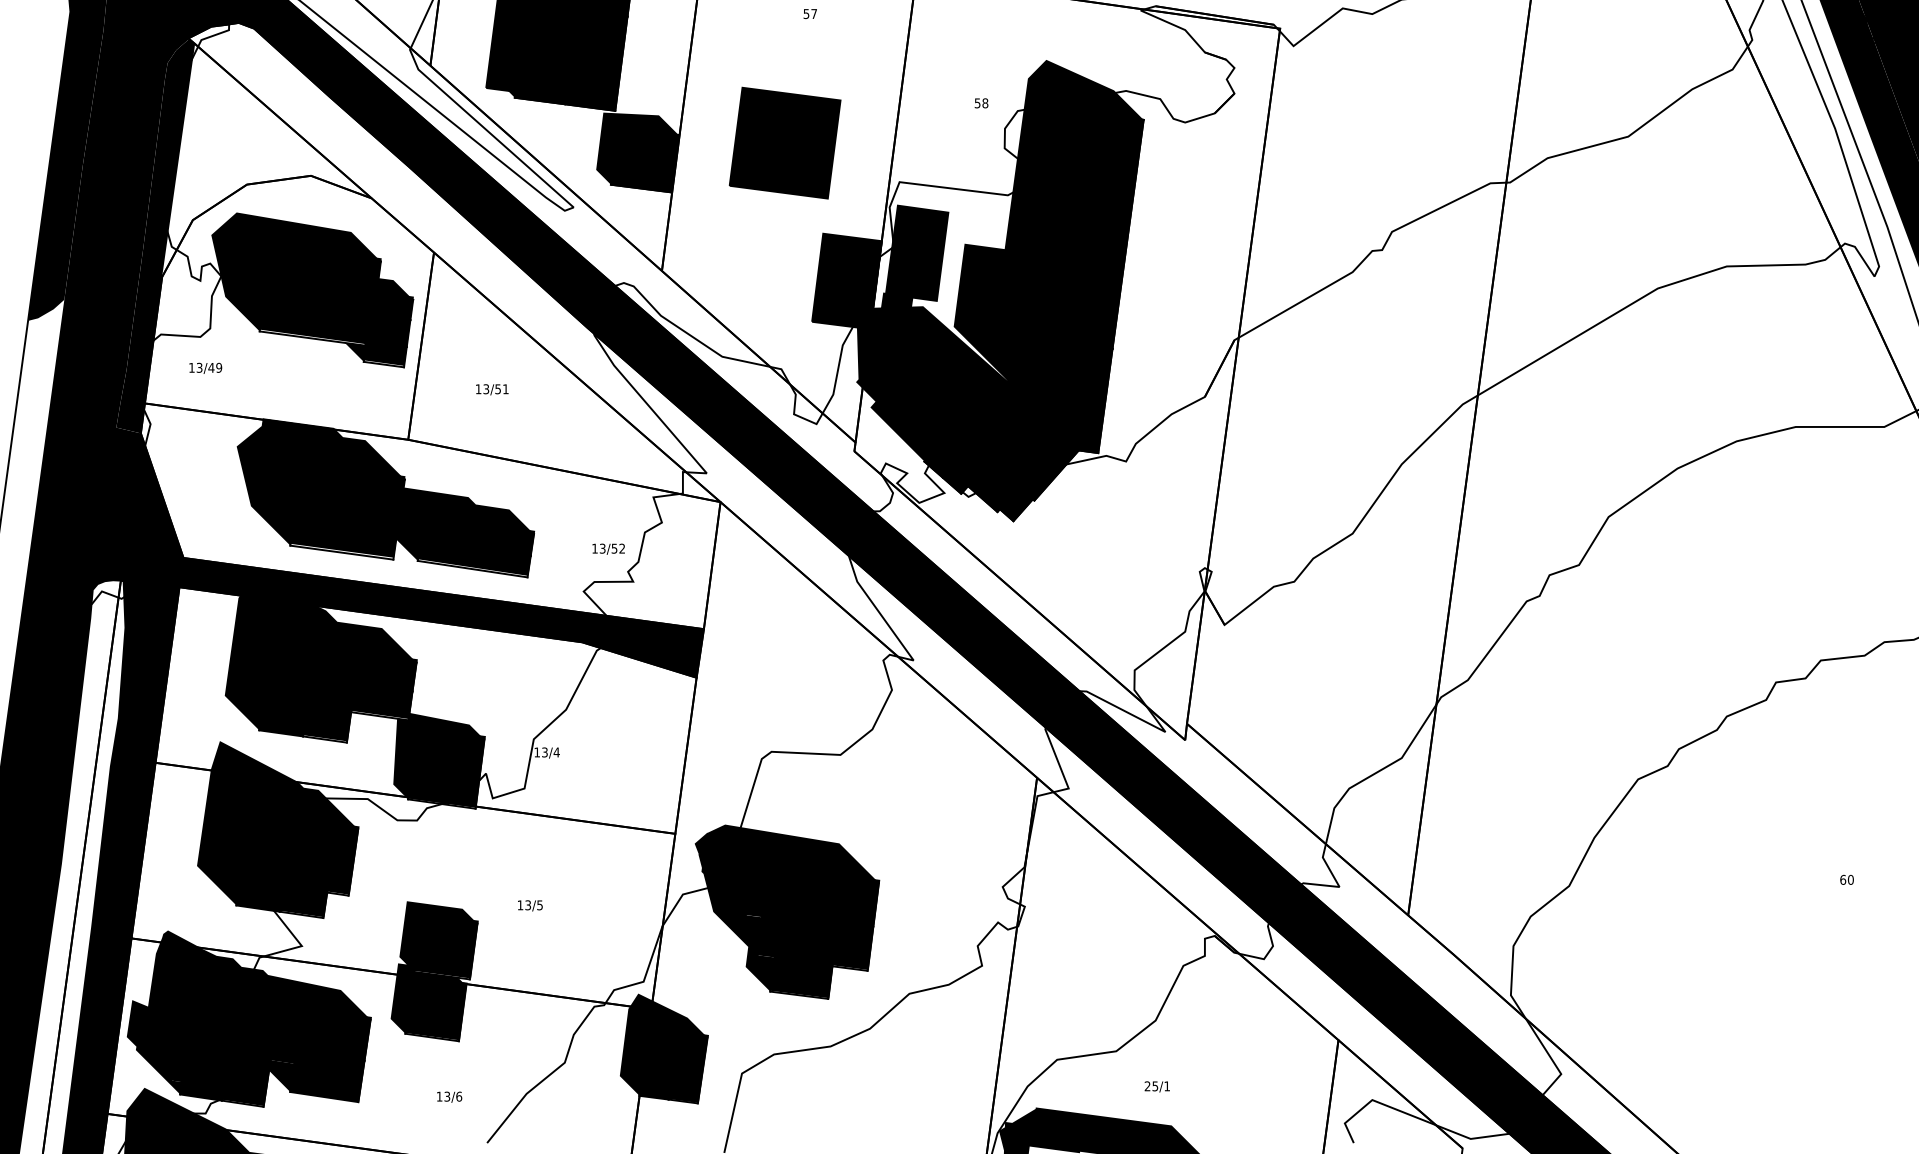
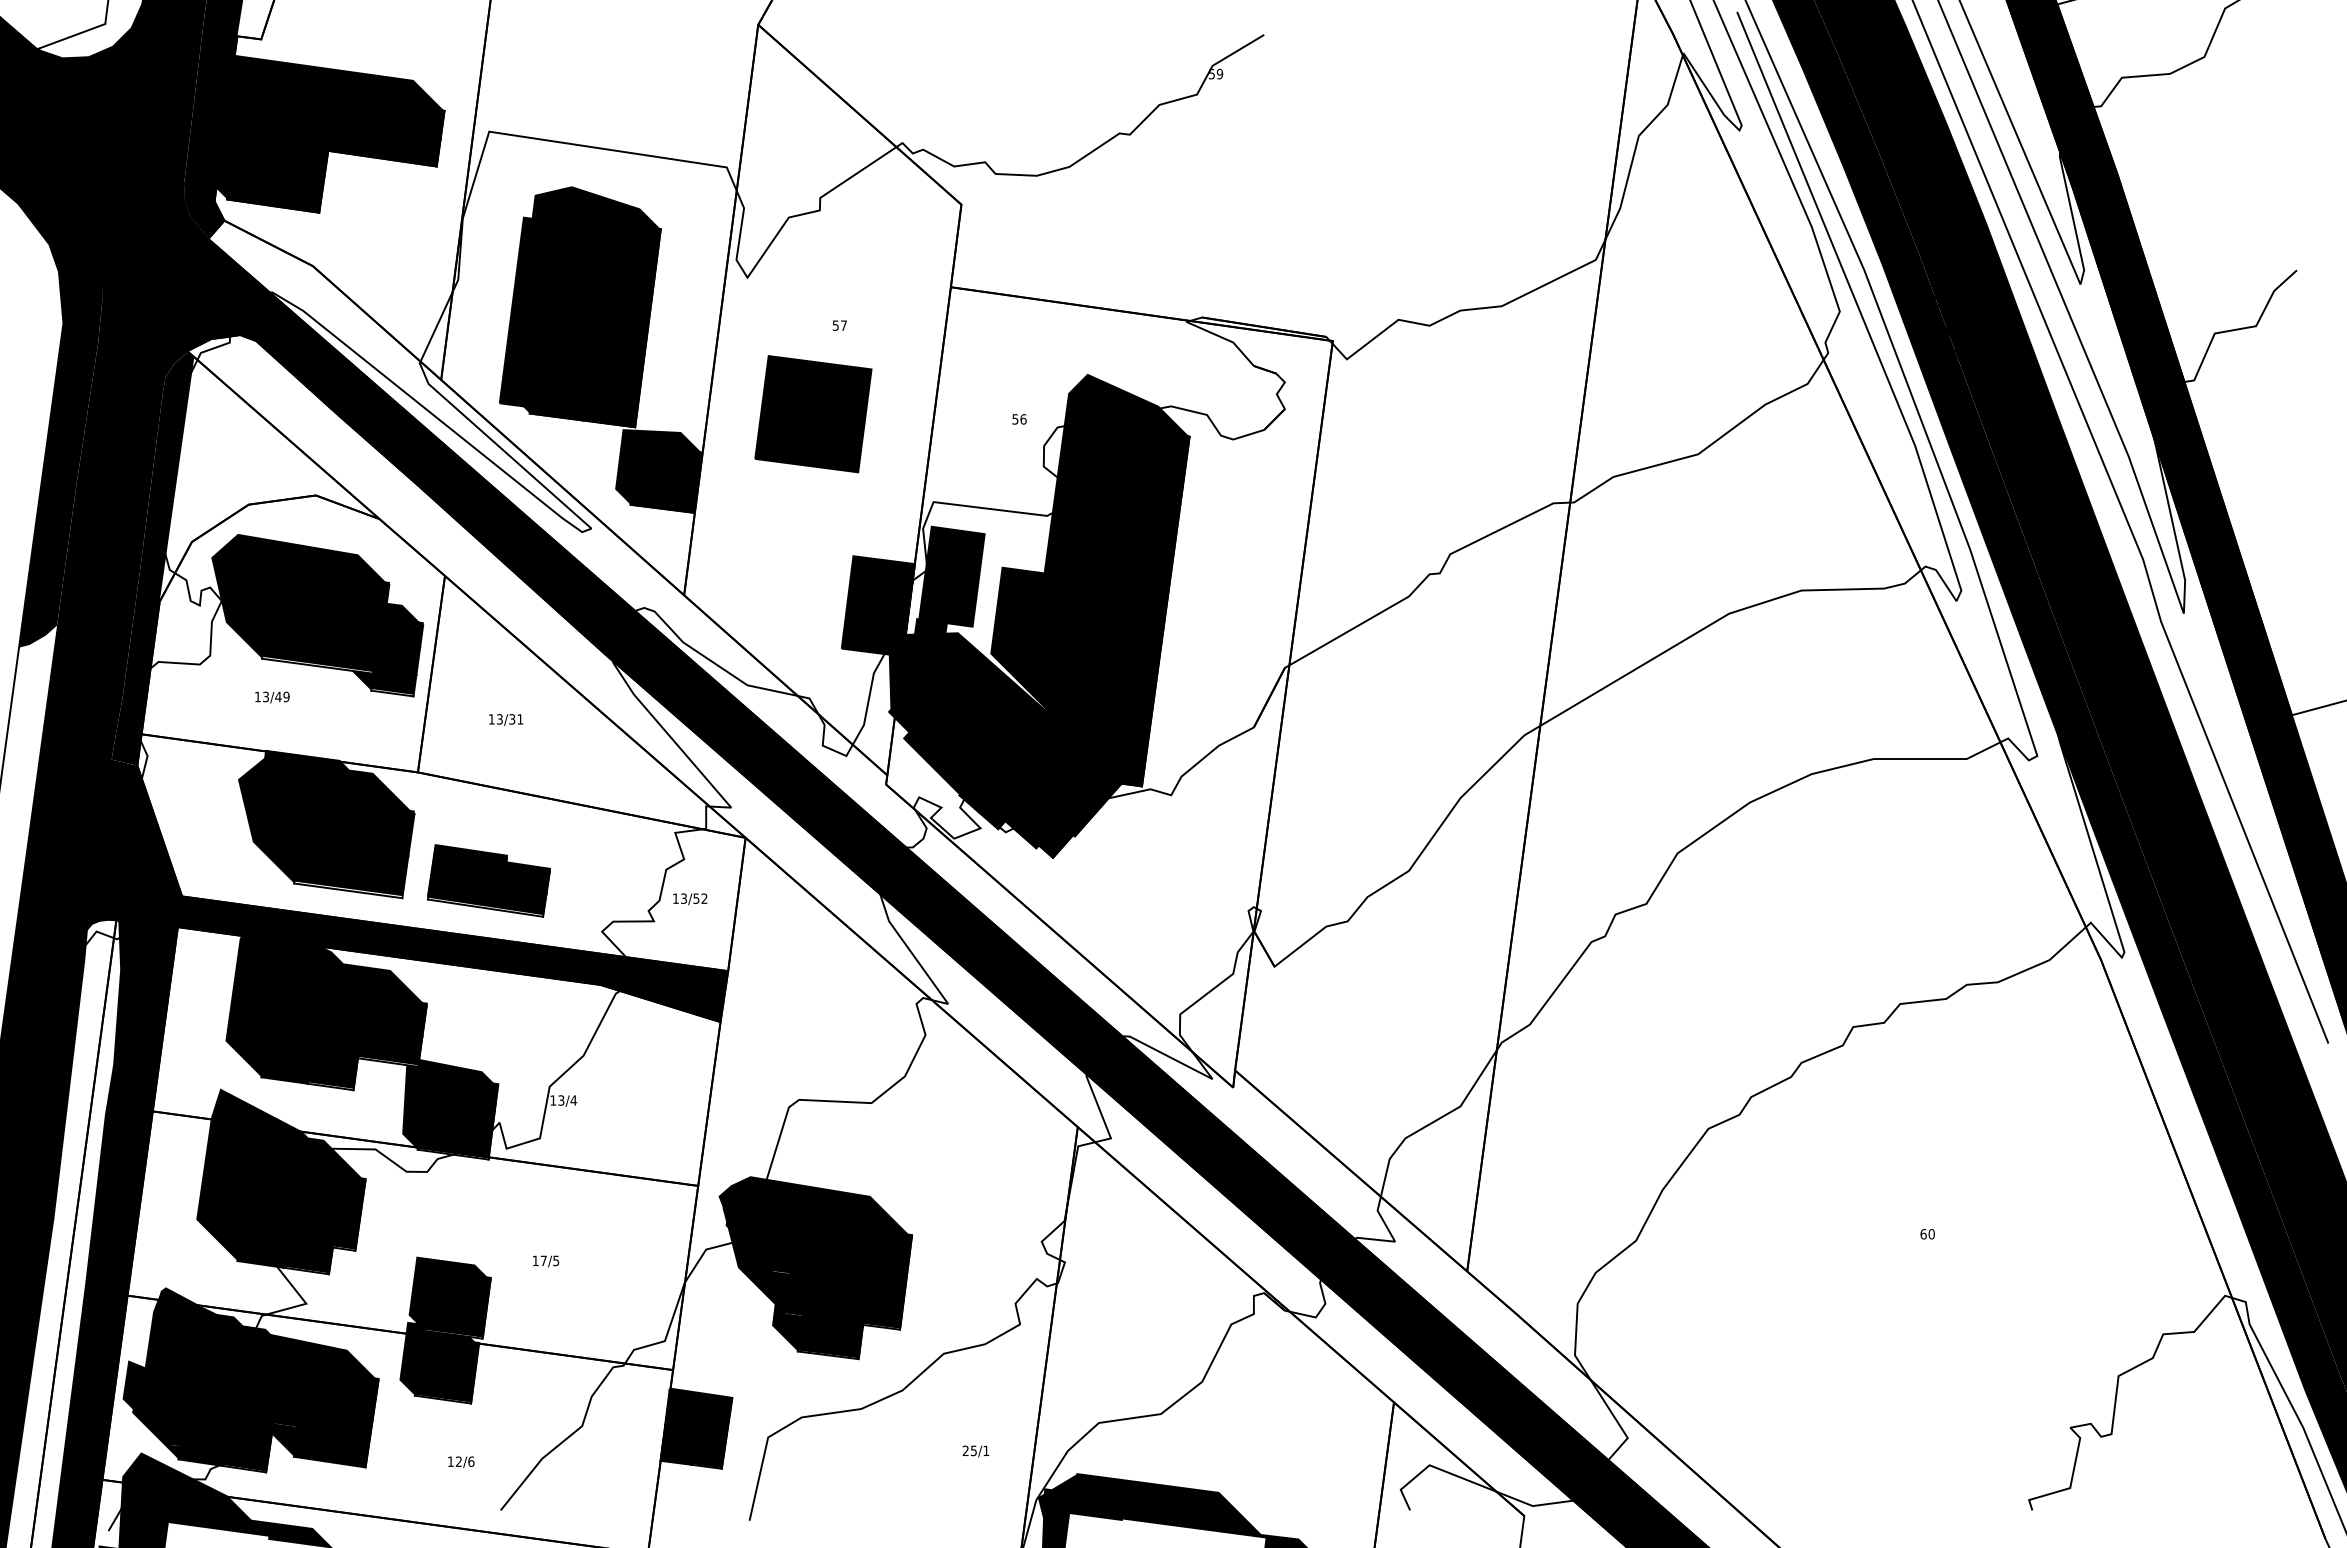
text: (985, 103) -> (1023, 419), 58 -> 56
part: (785, 143) -> (813, 414), moved
text: (205, 368) -> (272, 697), moved
text: (498, 388) -> (512, 718), 13/51 -> 13/31
fill: (465, 523) -> (477, 860), removed
text: (608, 549) -> (690, 899), moved
text: (527, 904) -> (543, 1260), 13/5 -> 17/5
fill: (663, 1044) -> (685, 1406), removed
text: (1156, 1086) -> (975, 1451), moved
text: (446, 1096) -> (458, 1461), 13/6 -> 12/6

